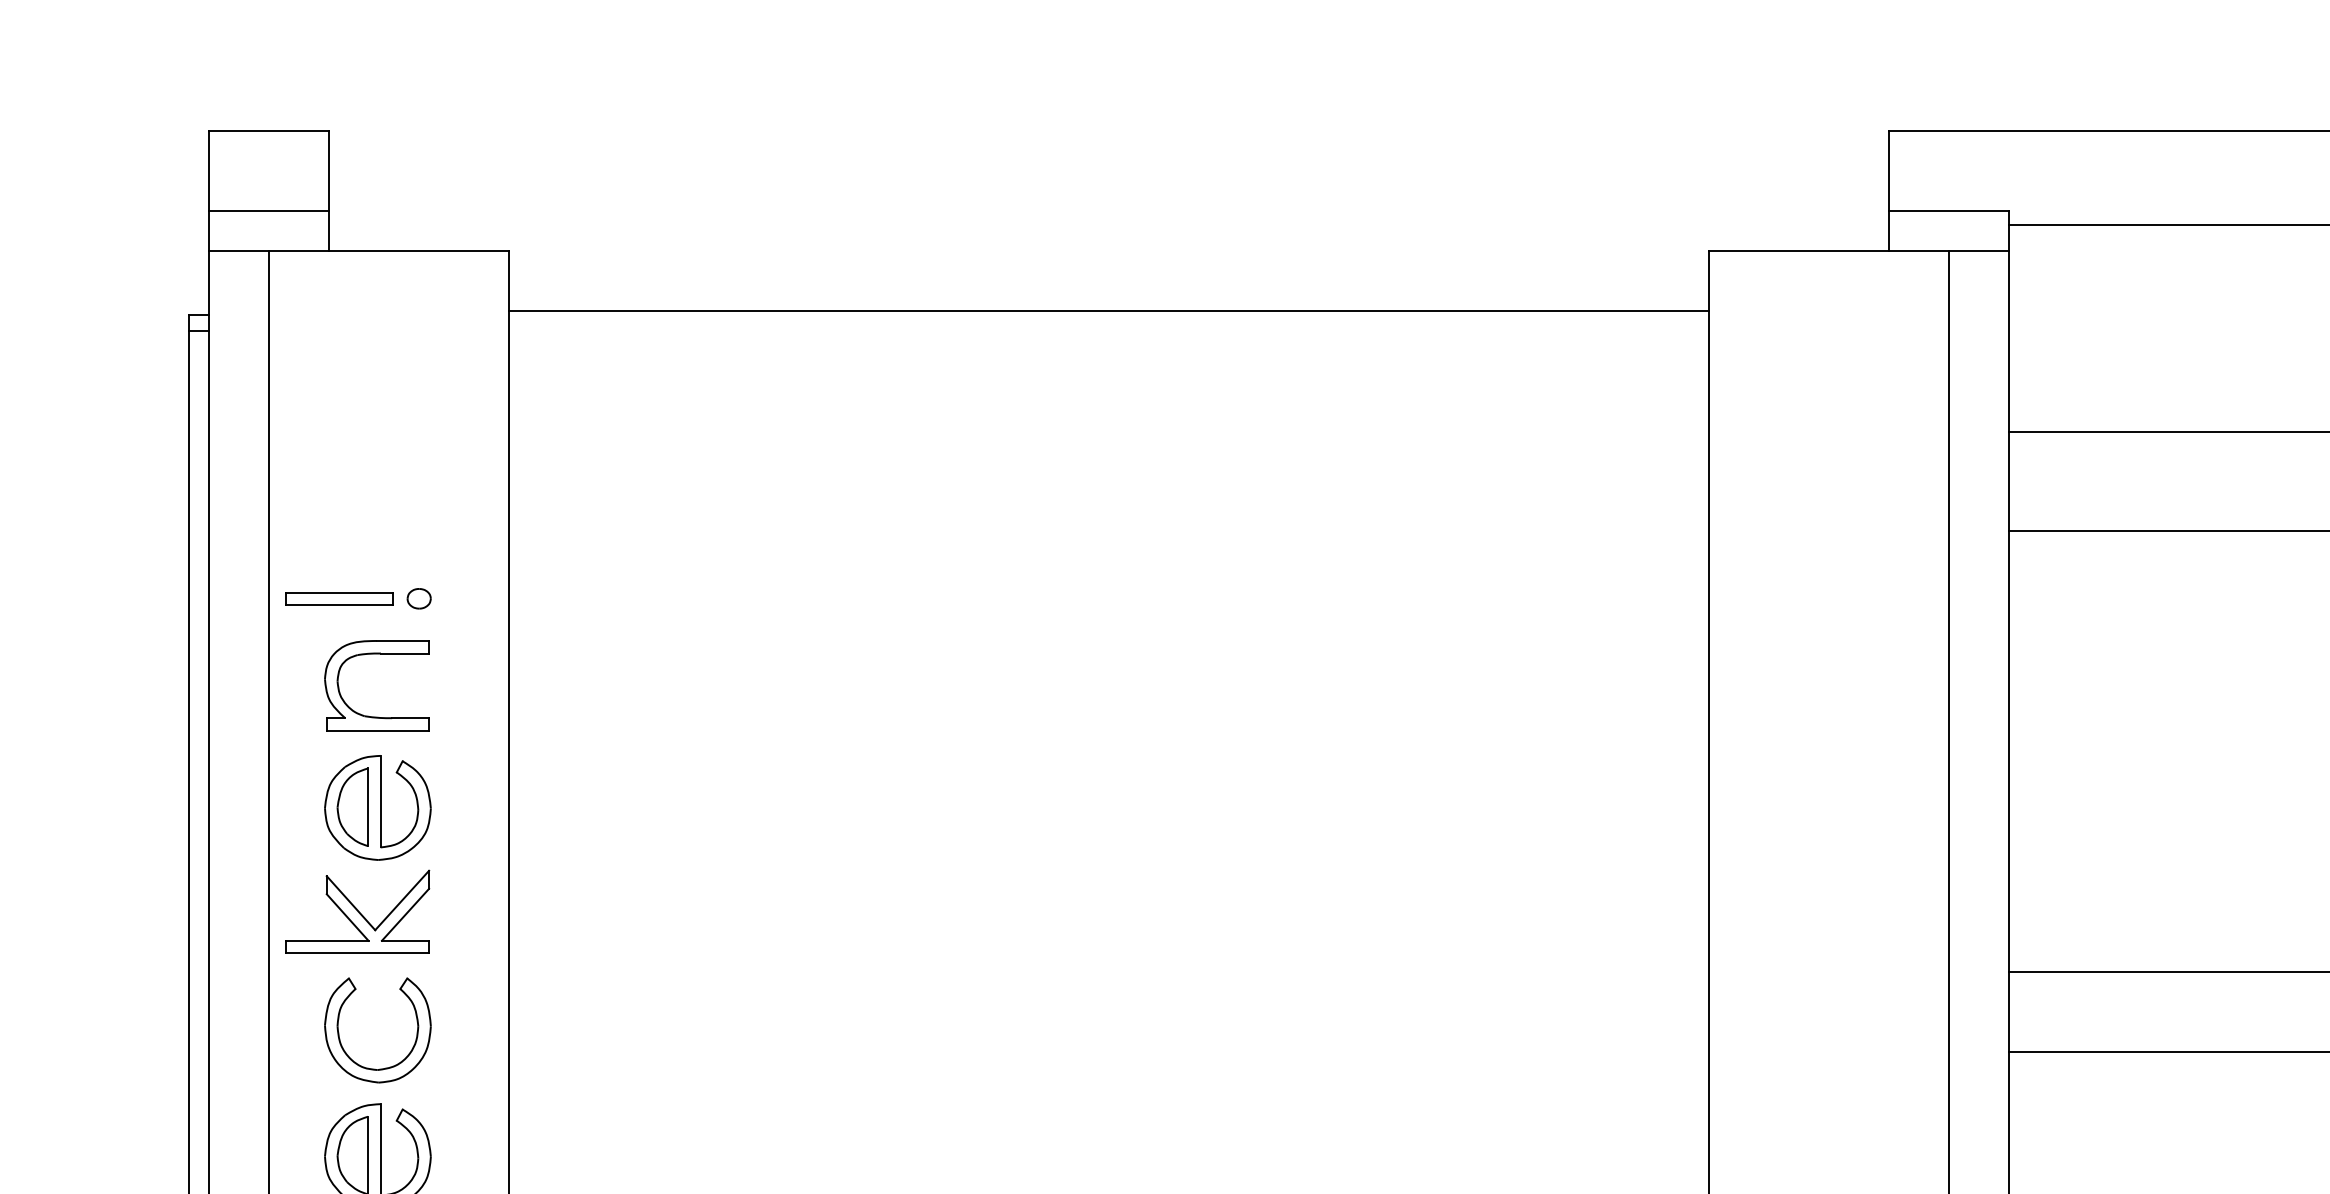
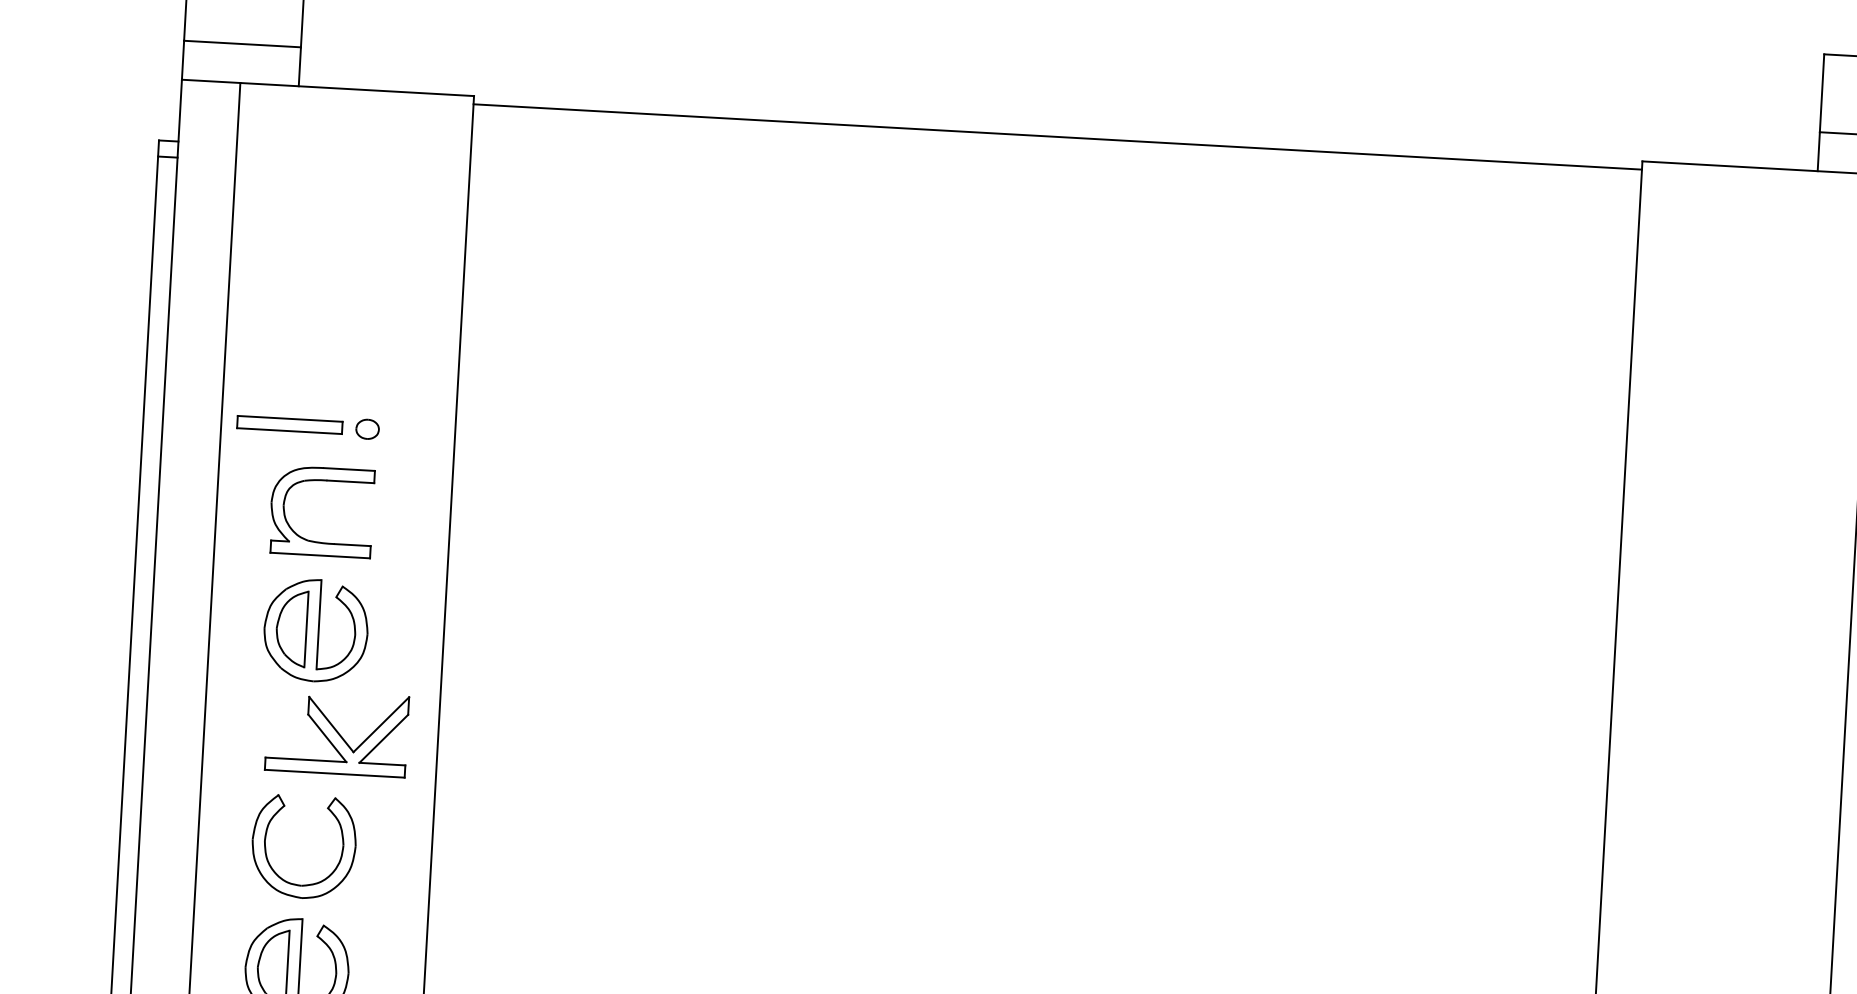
line: (1109, 310) -> (1058, 136), moved
part: (357, 911) -> (337, 733), moved

